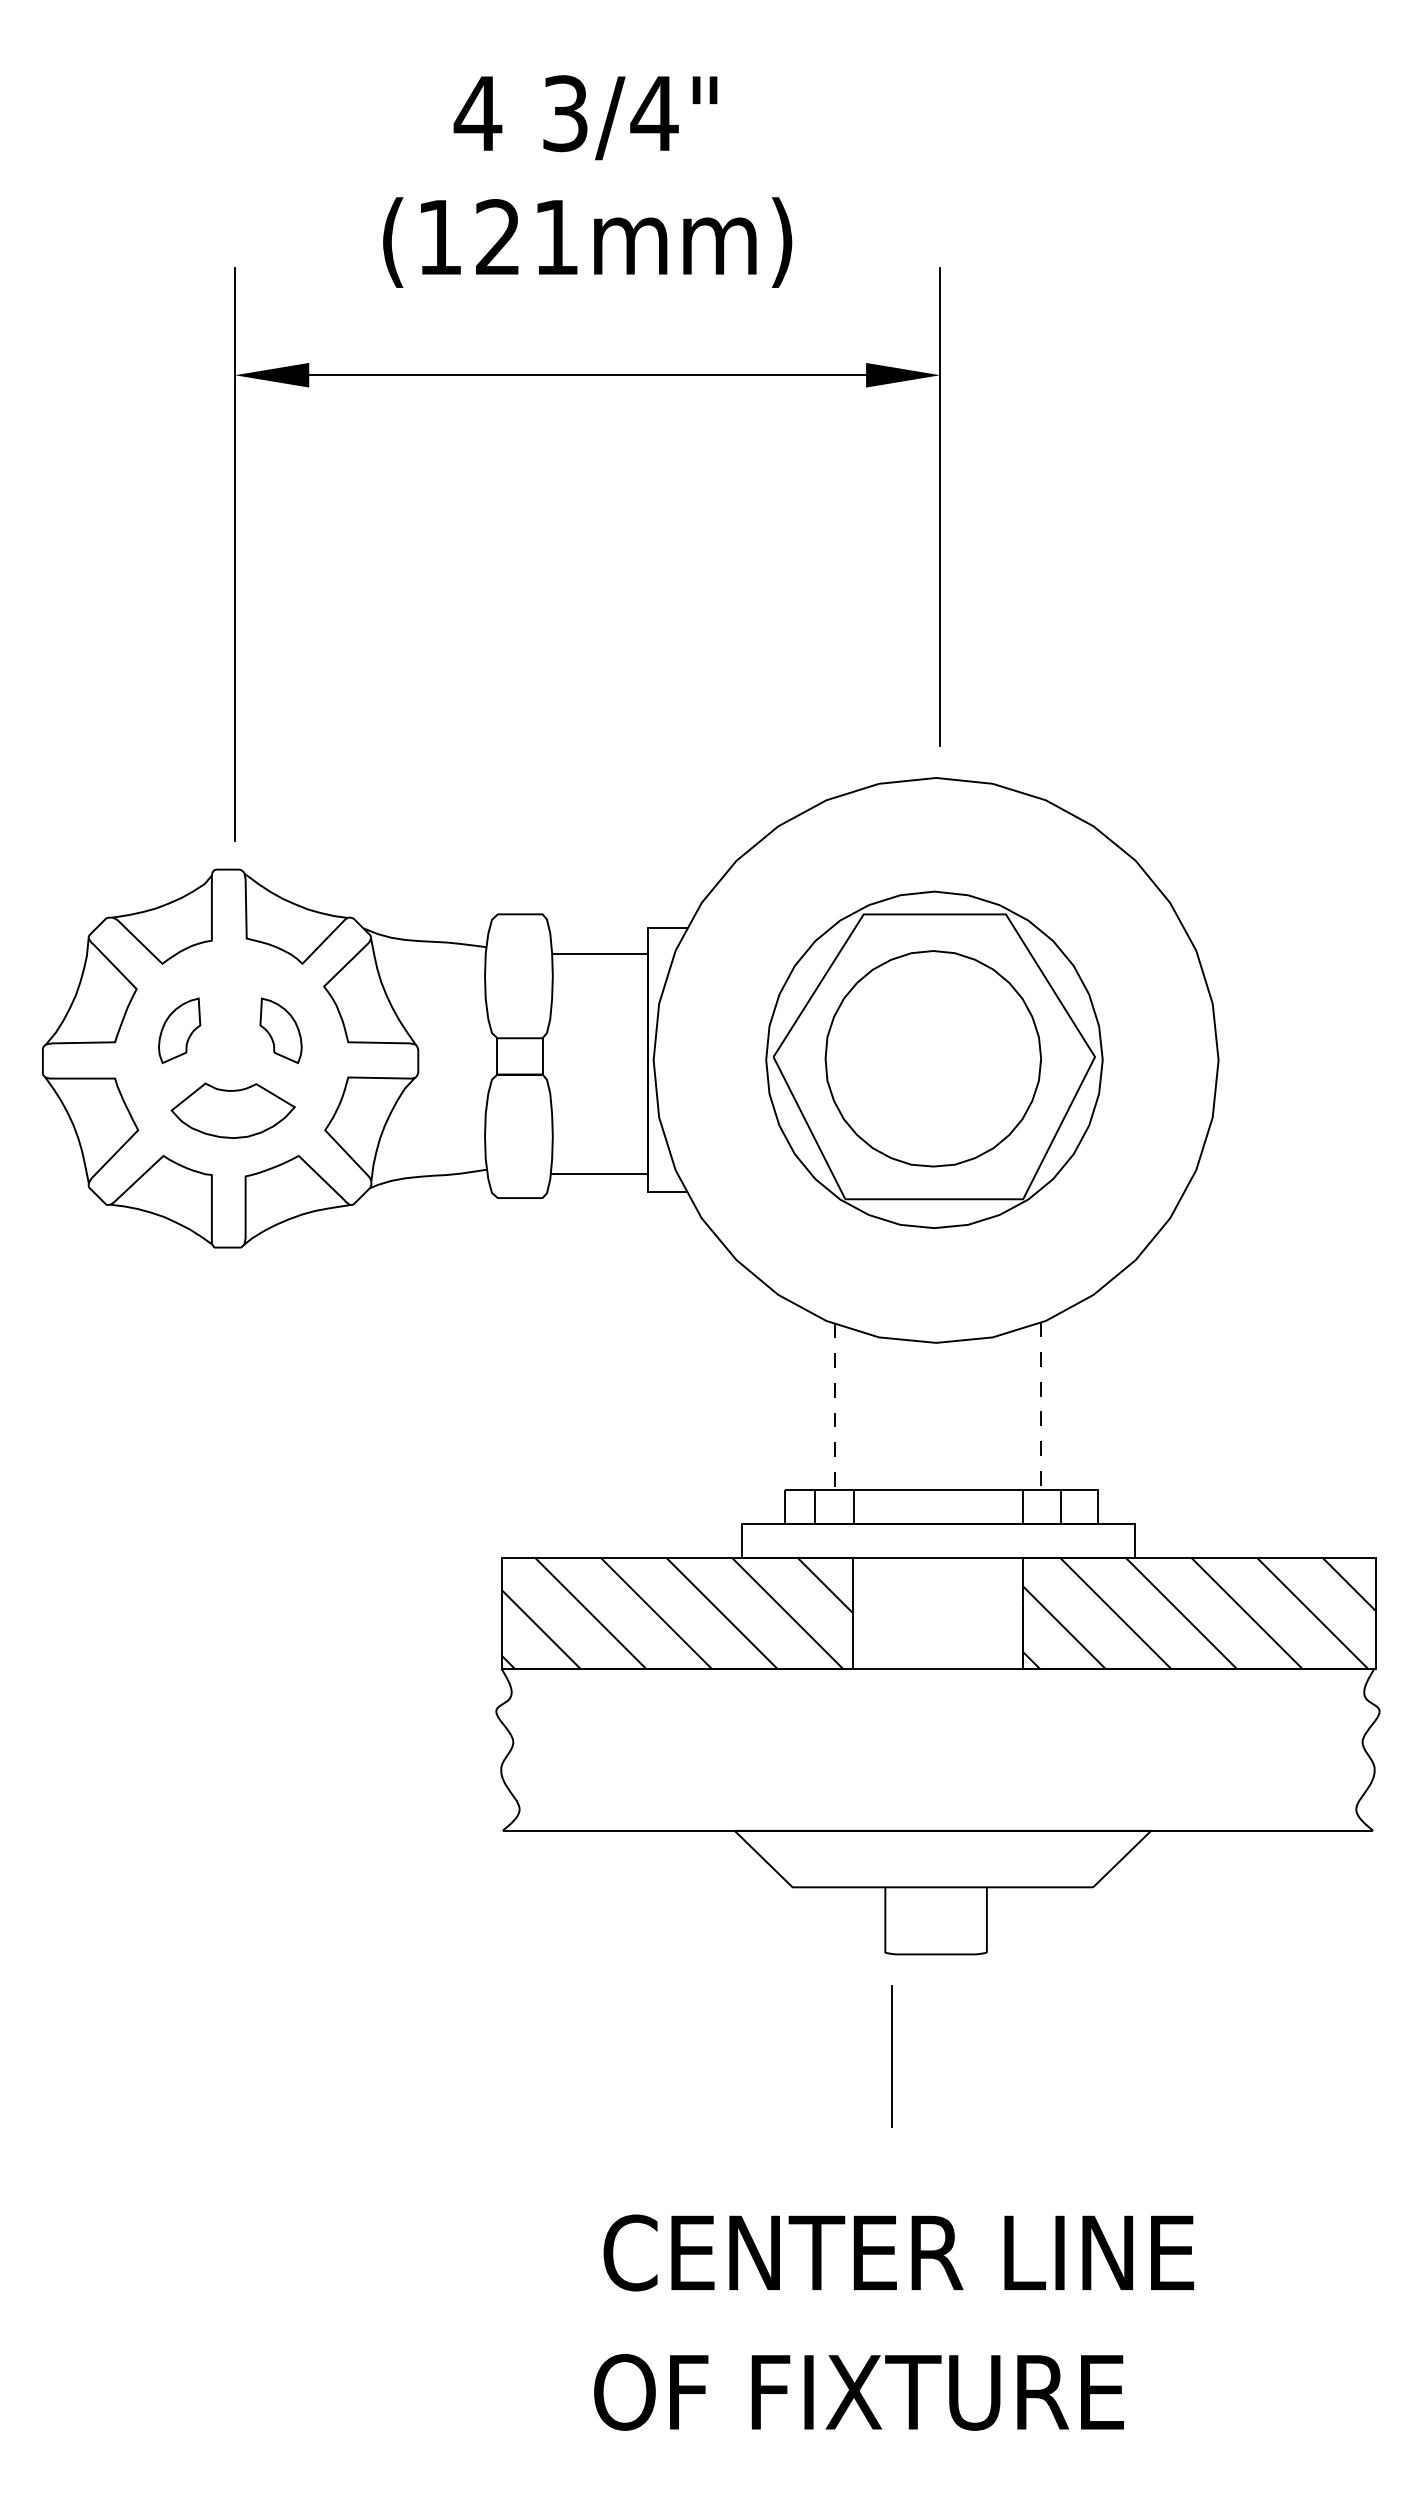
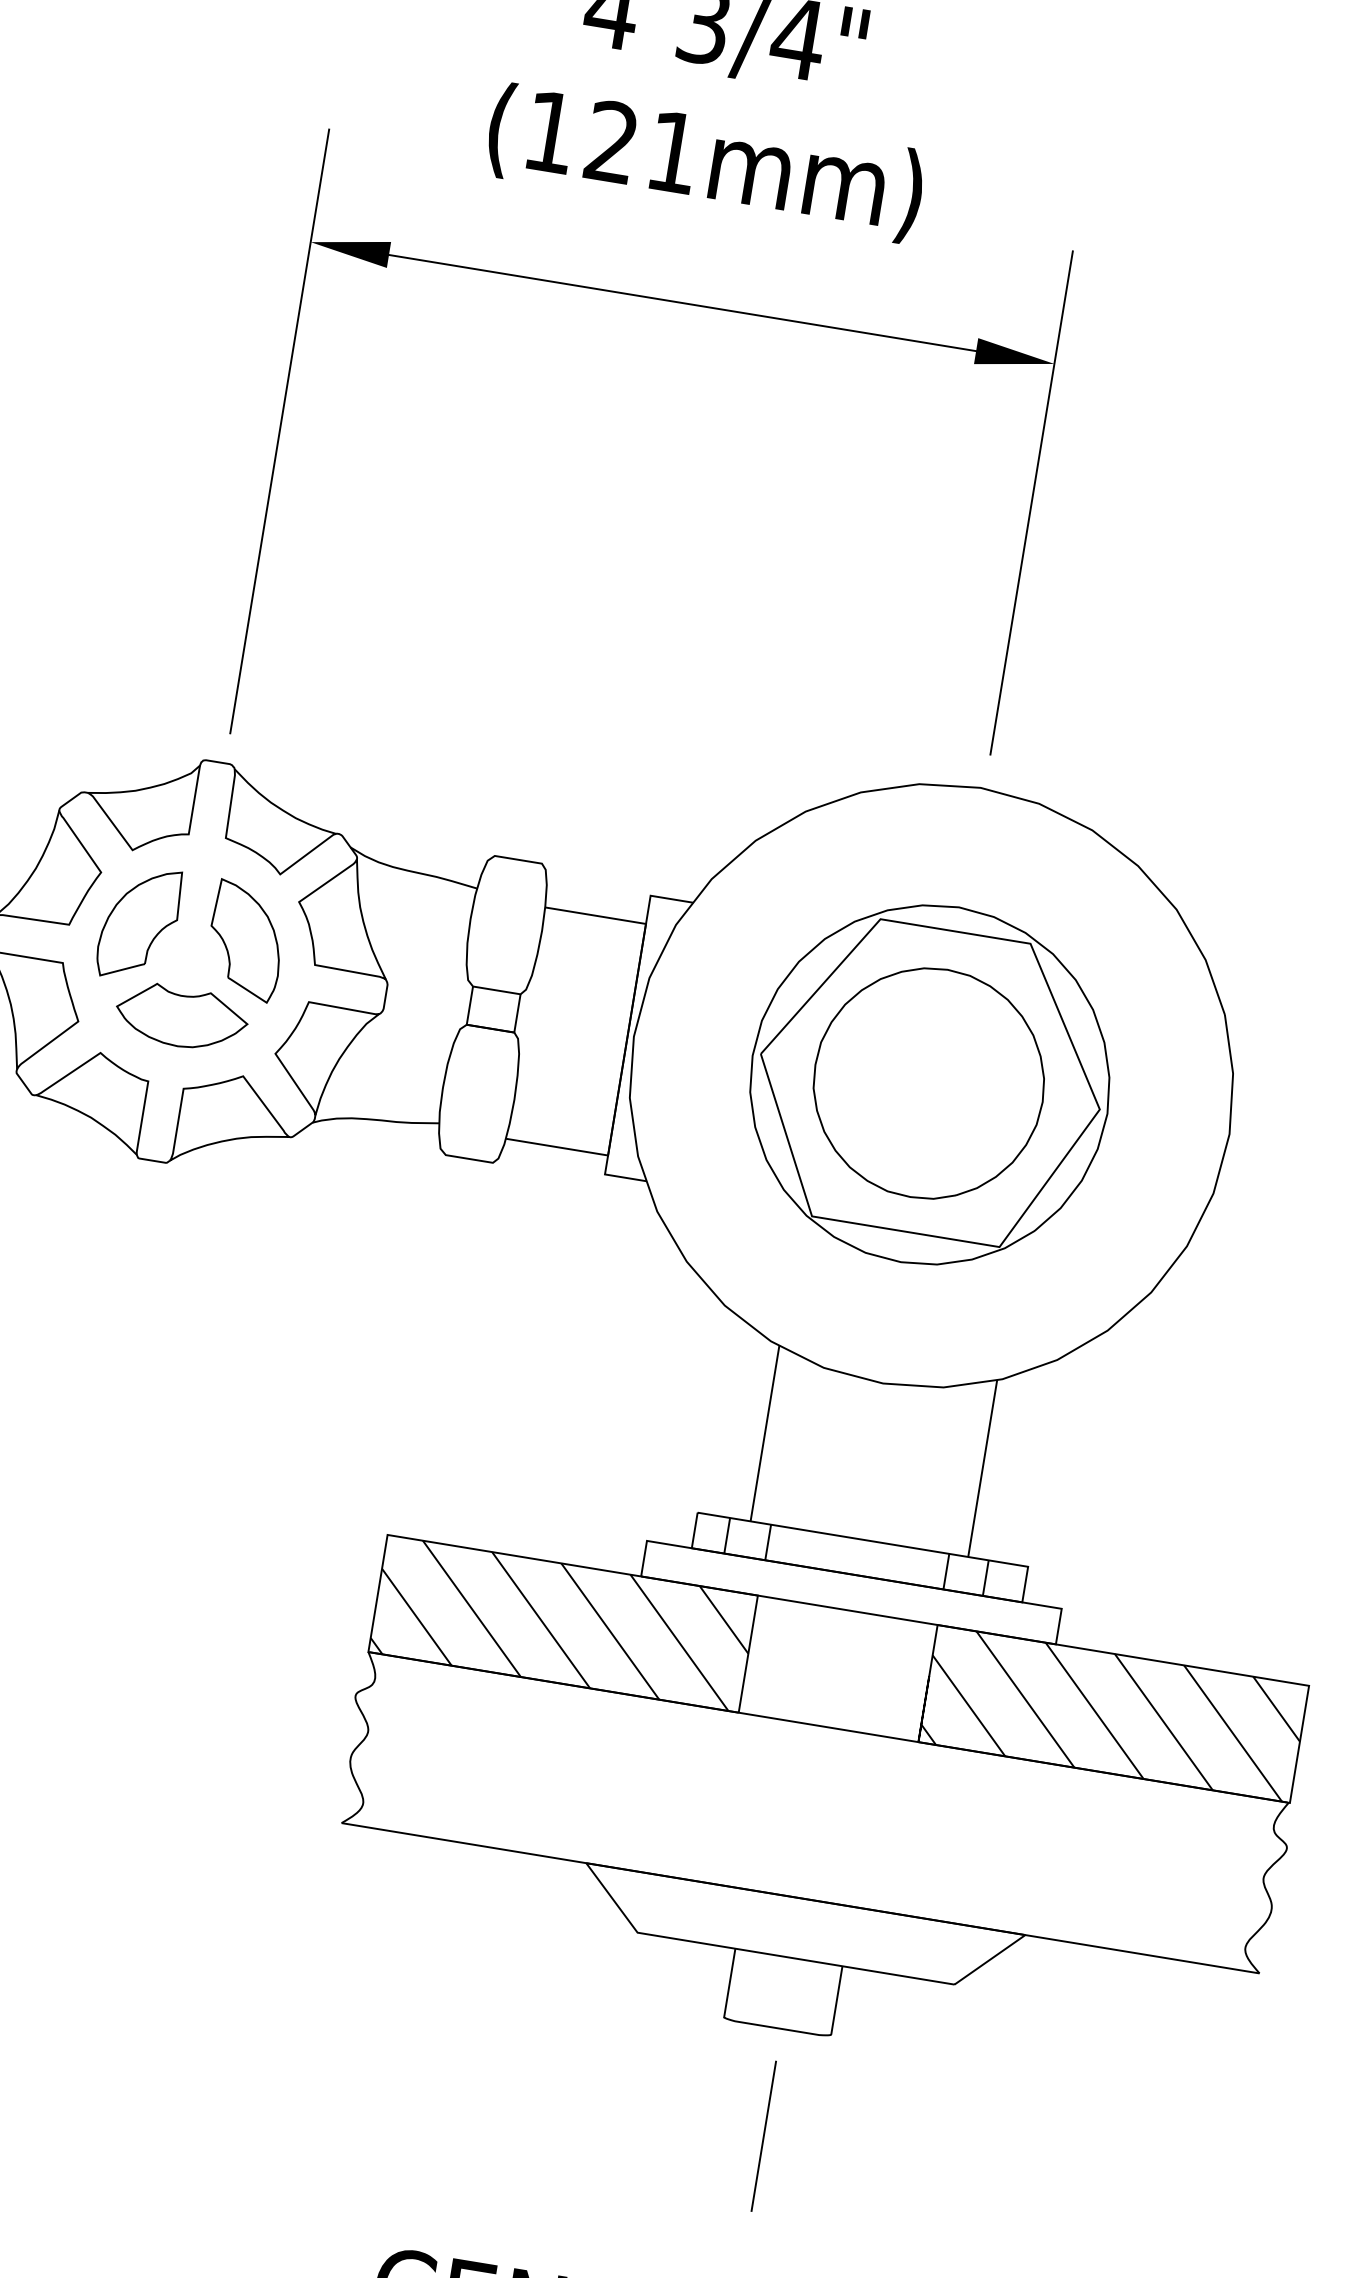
part: (179, 1030) -> (139, 923), size x1.67
part: (280, 1030) -> (245, 940), size x1.67
line: (1041, 1406) -> (983, 1468), dashed -> solid
line: (834, 1407) -> (764, 1434), dashed -> solid
line: (891, 2056) -> (763, 2136), moved

